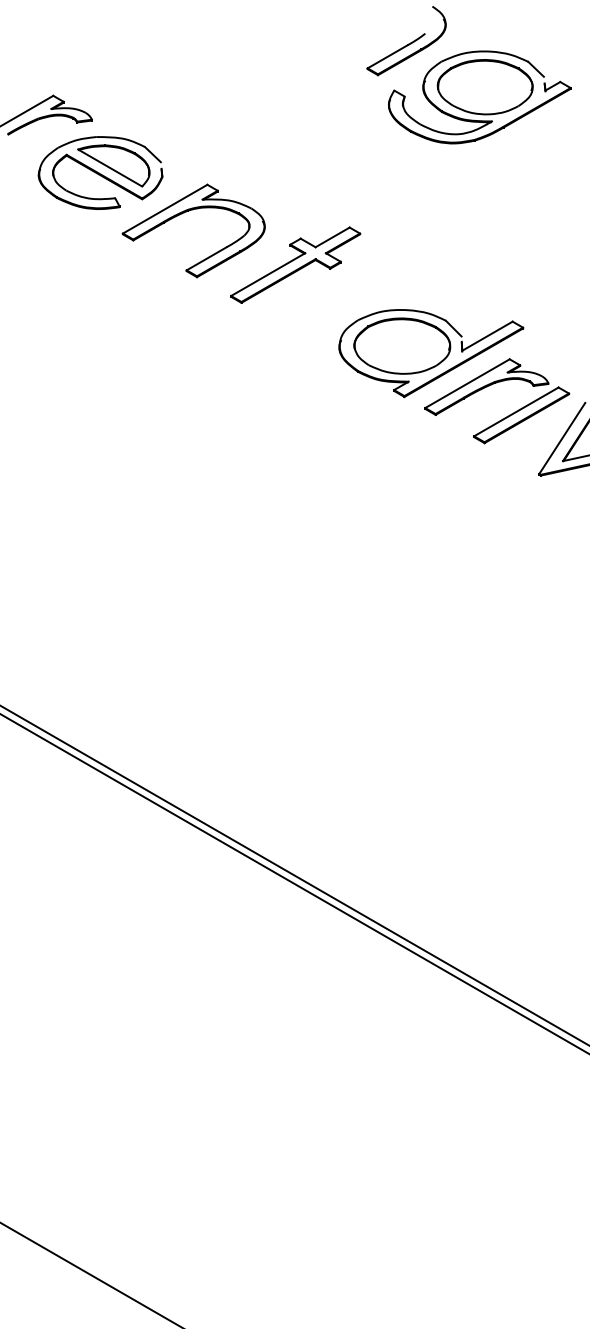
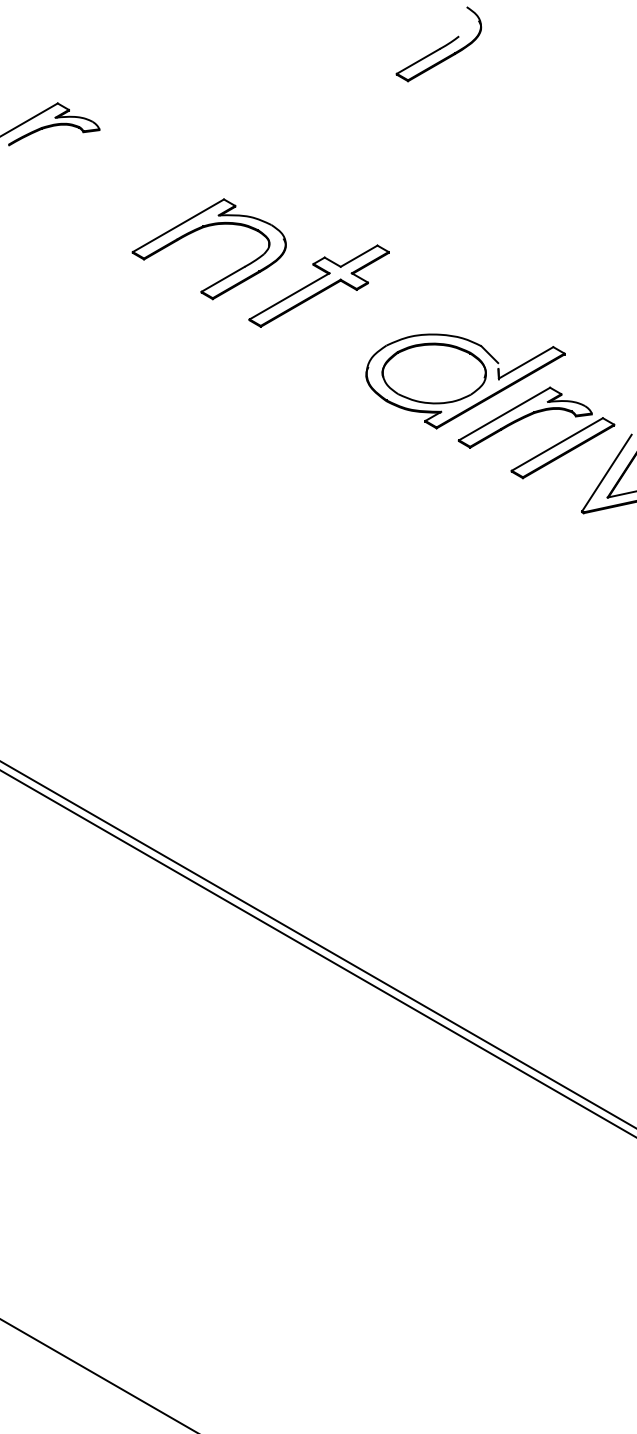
part: (479, 97) -> (517, 105), removed
part: (100, 172) -> (108, 186), removed

